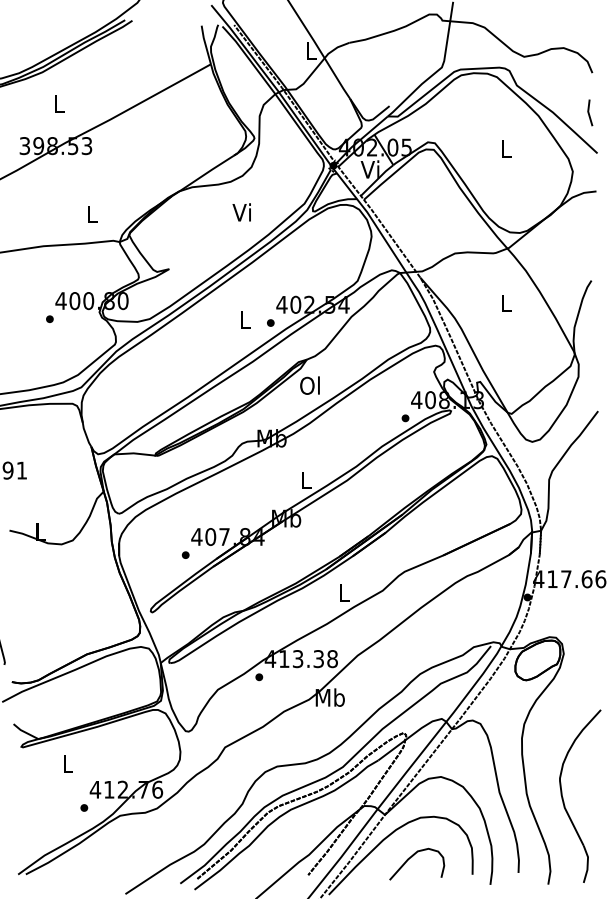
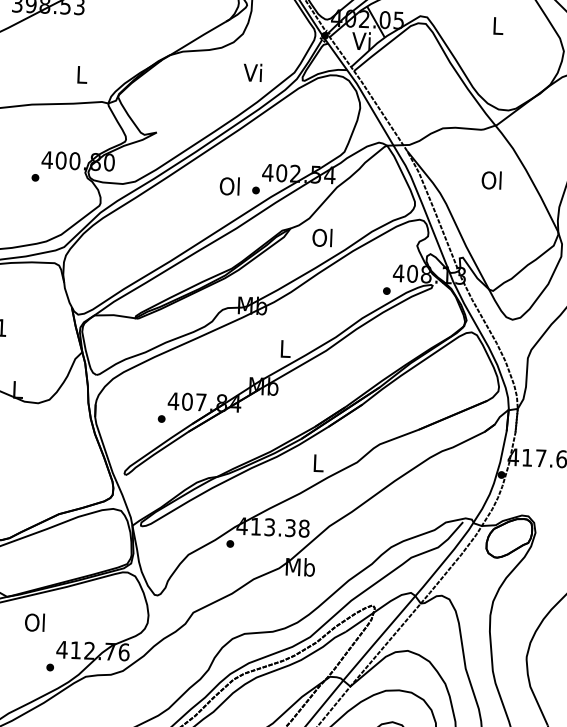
text: (241, 212) -> (252, 72), moved
text: (505, 303) -> (491, 180), L -> Ol
text: (244, 319) -> (229, 185), L -> Ol
text: (309, 385) -> (321, 237), moved
text: (66, 763) -> (34, 622), L -> Ol

